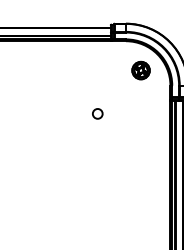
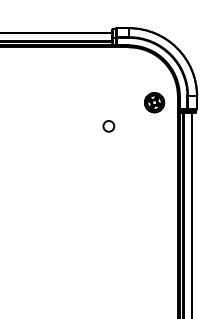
part: (141, 70) -> (154, 102), moved
circle: (97, 114) -> (108, 126), moved

